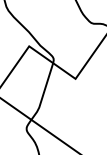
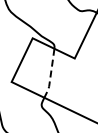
line: (43, 94) -> (50, 75), solid -> dashed

